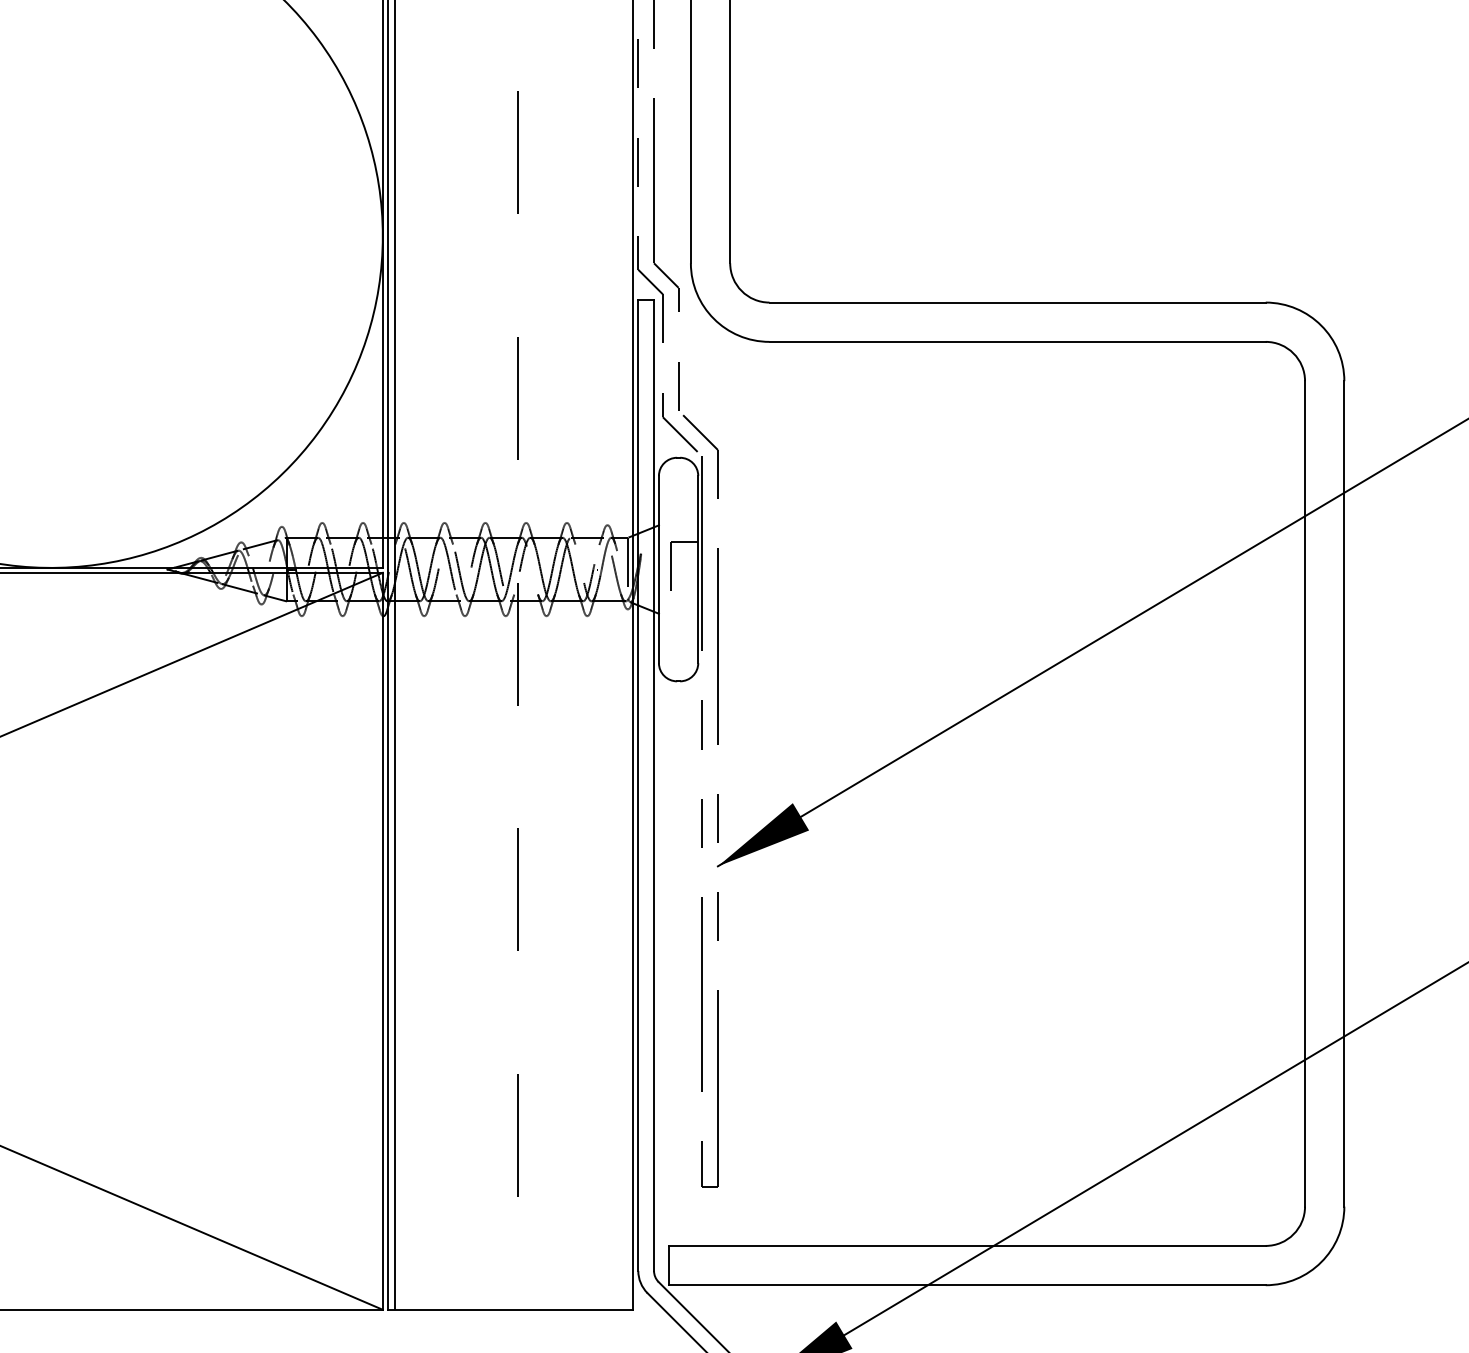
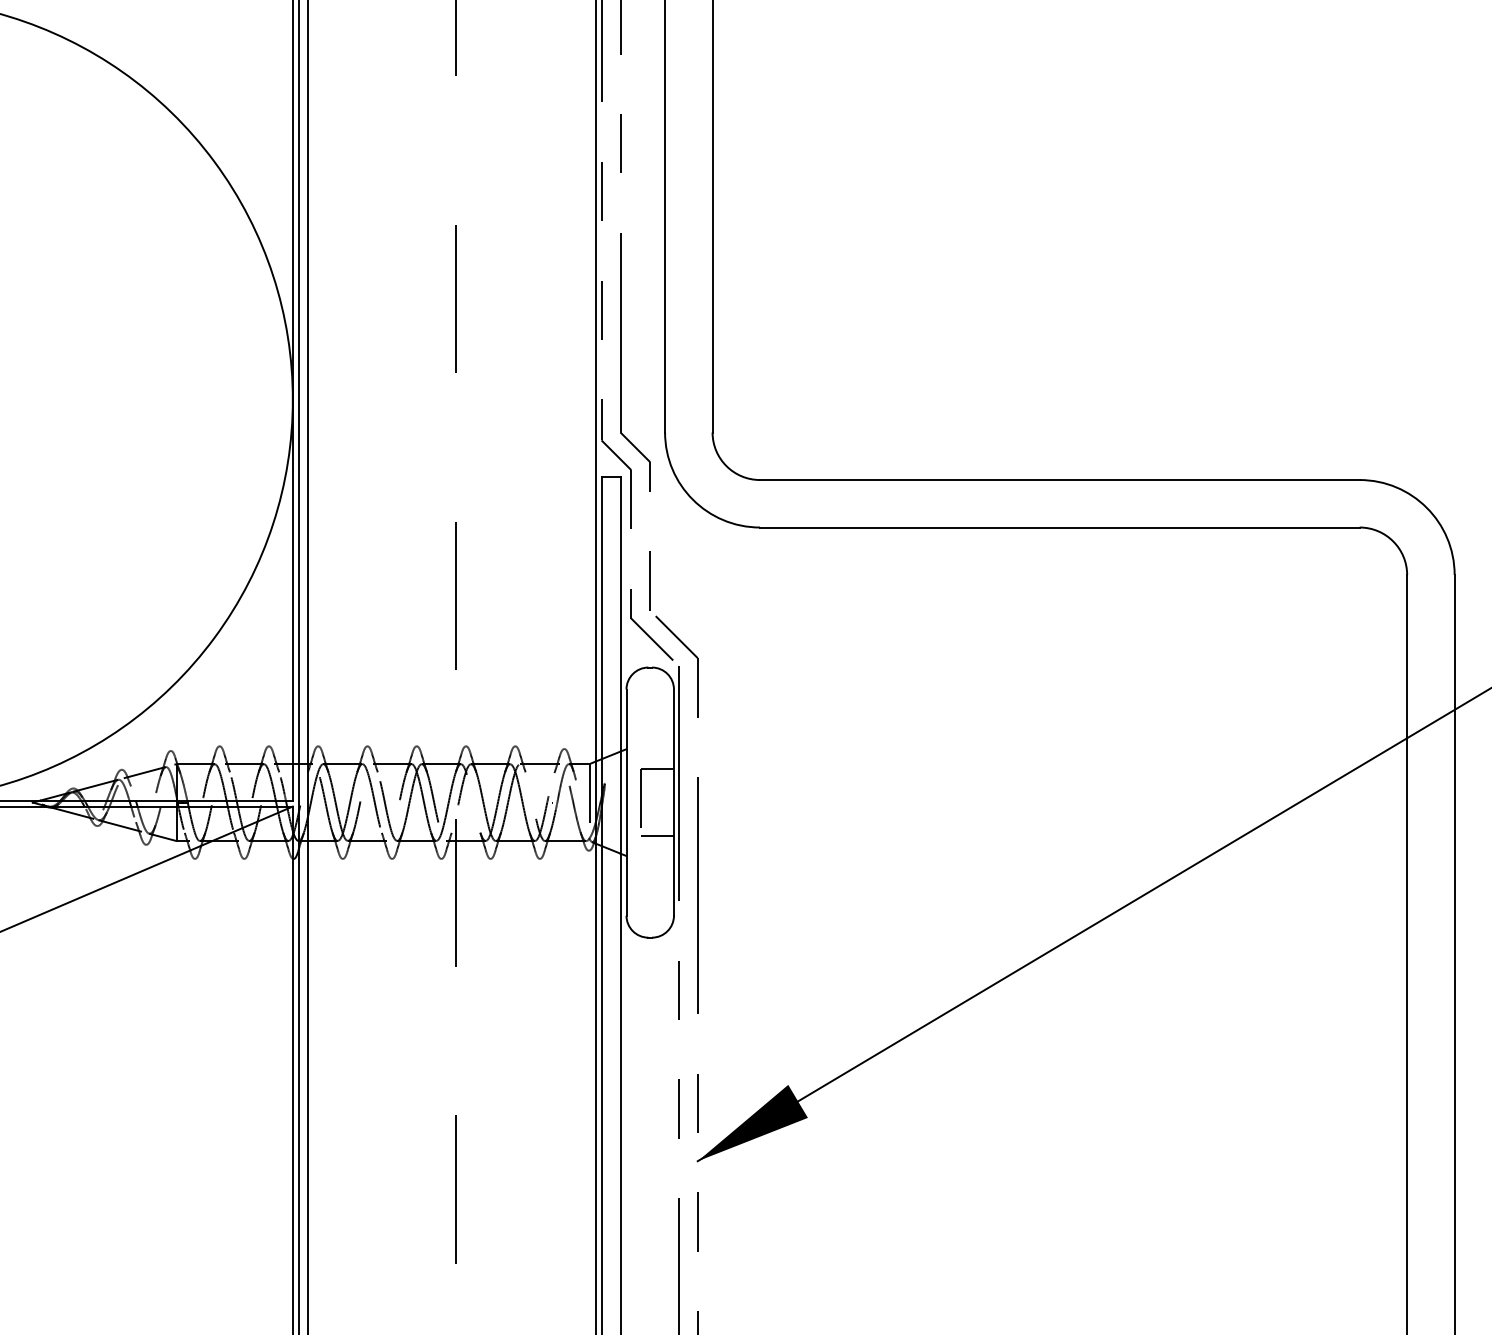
line: (684, 597) -> (657, 836), added

